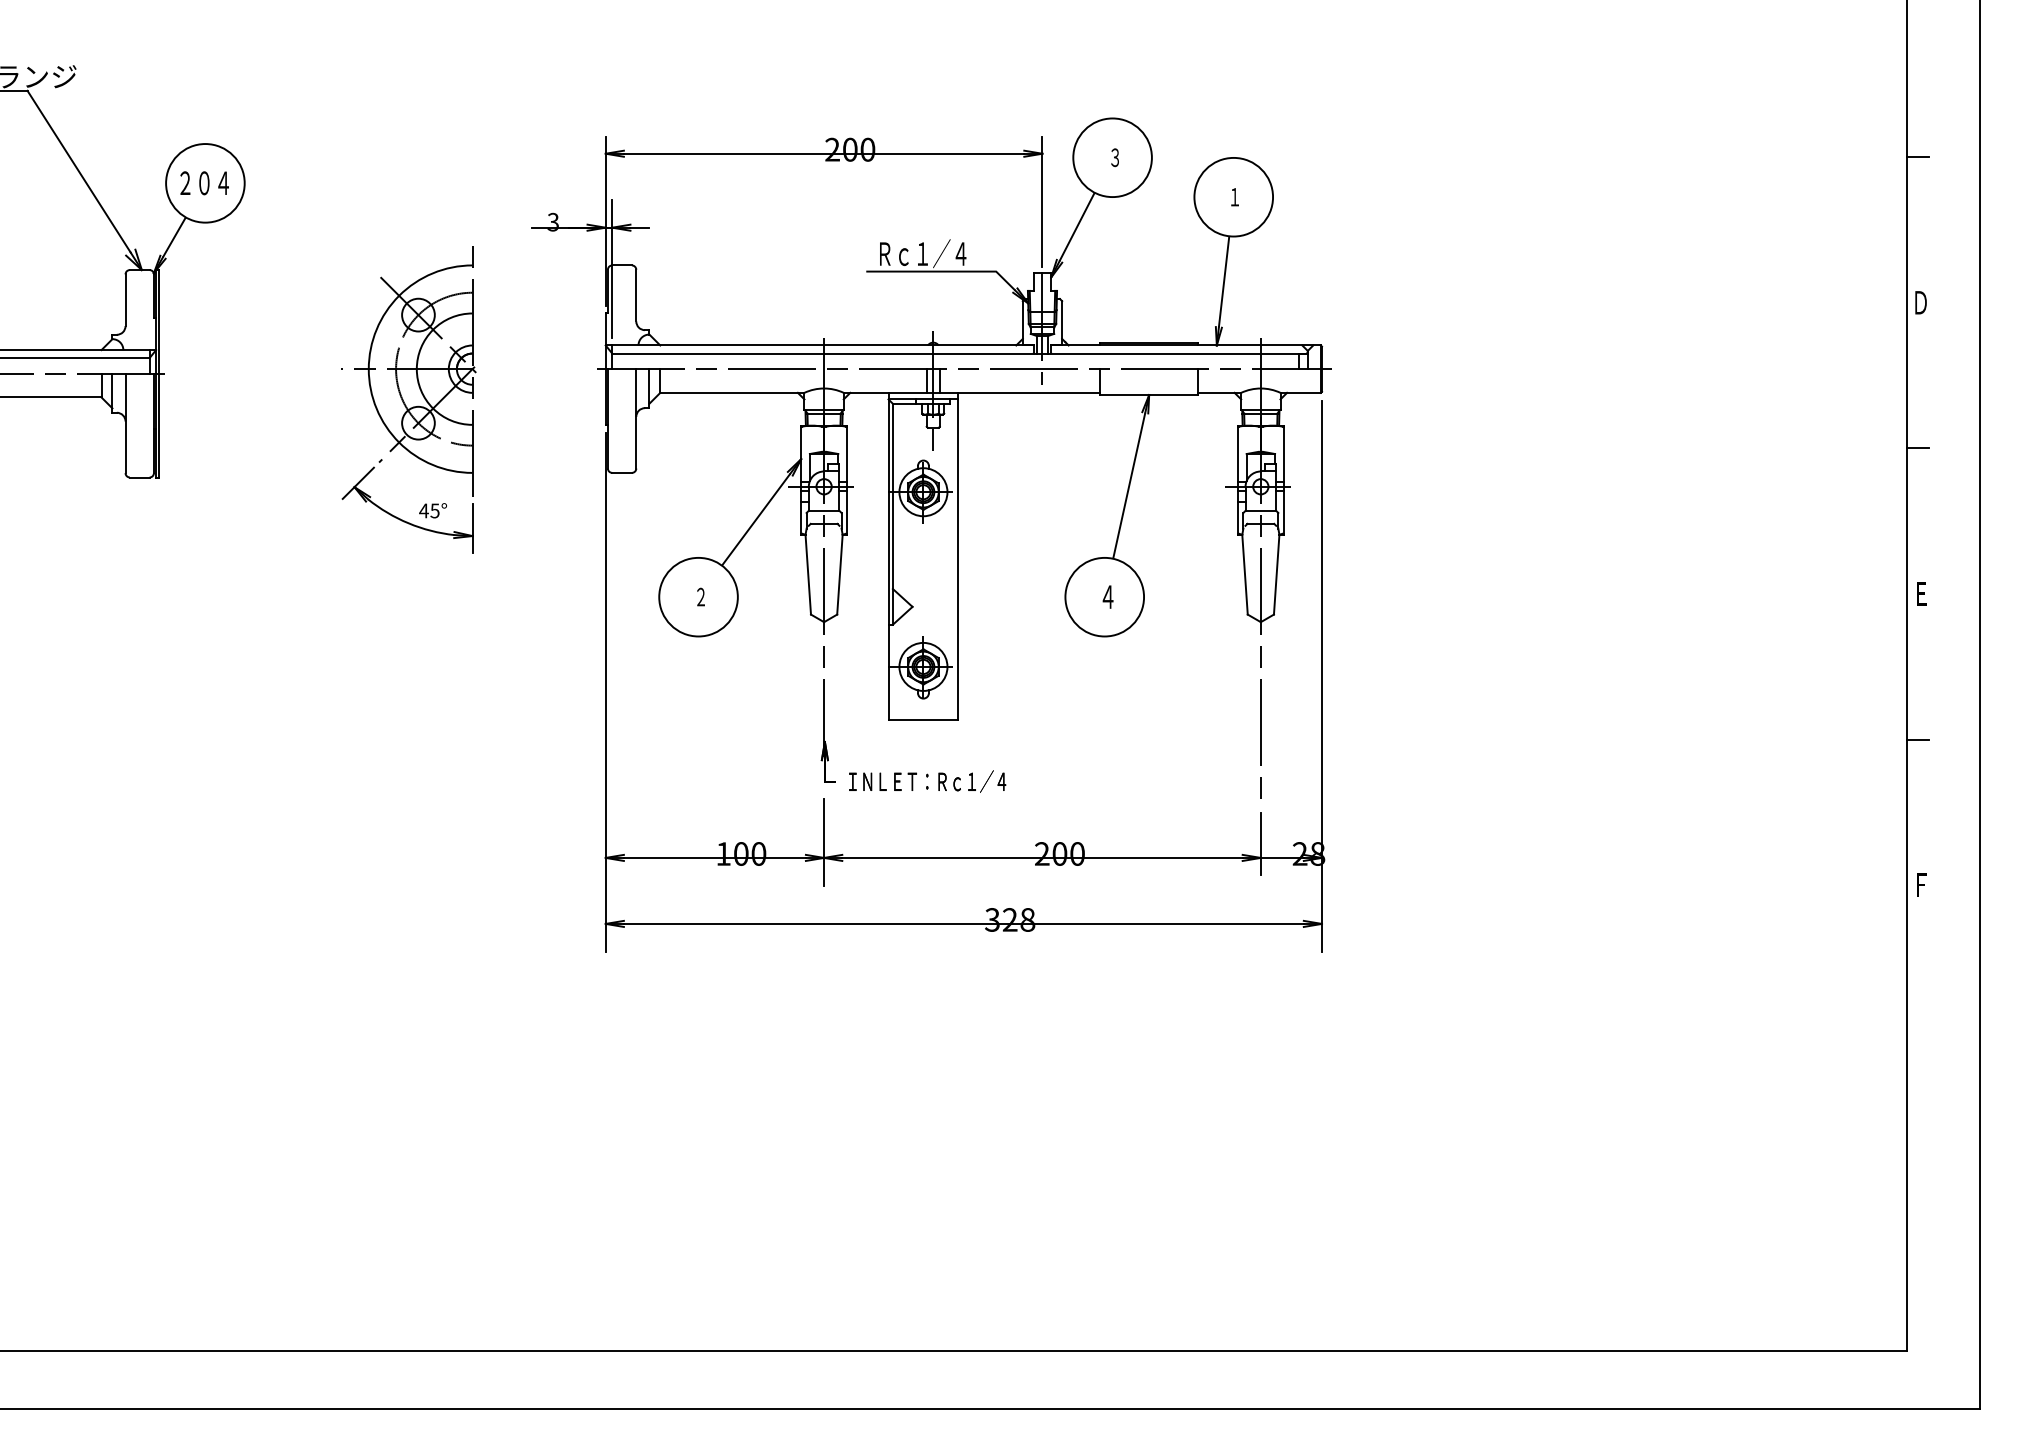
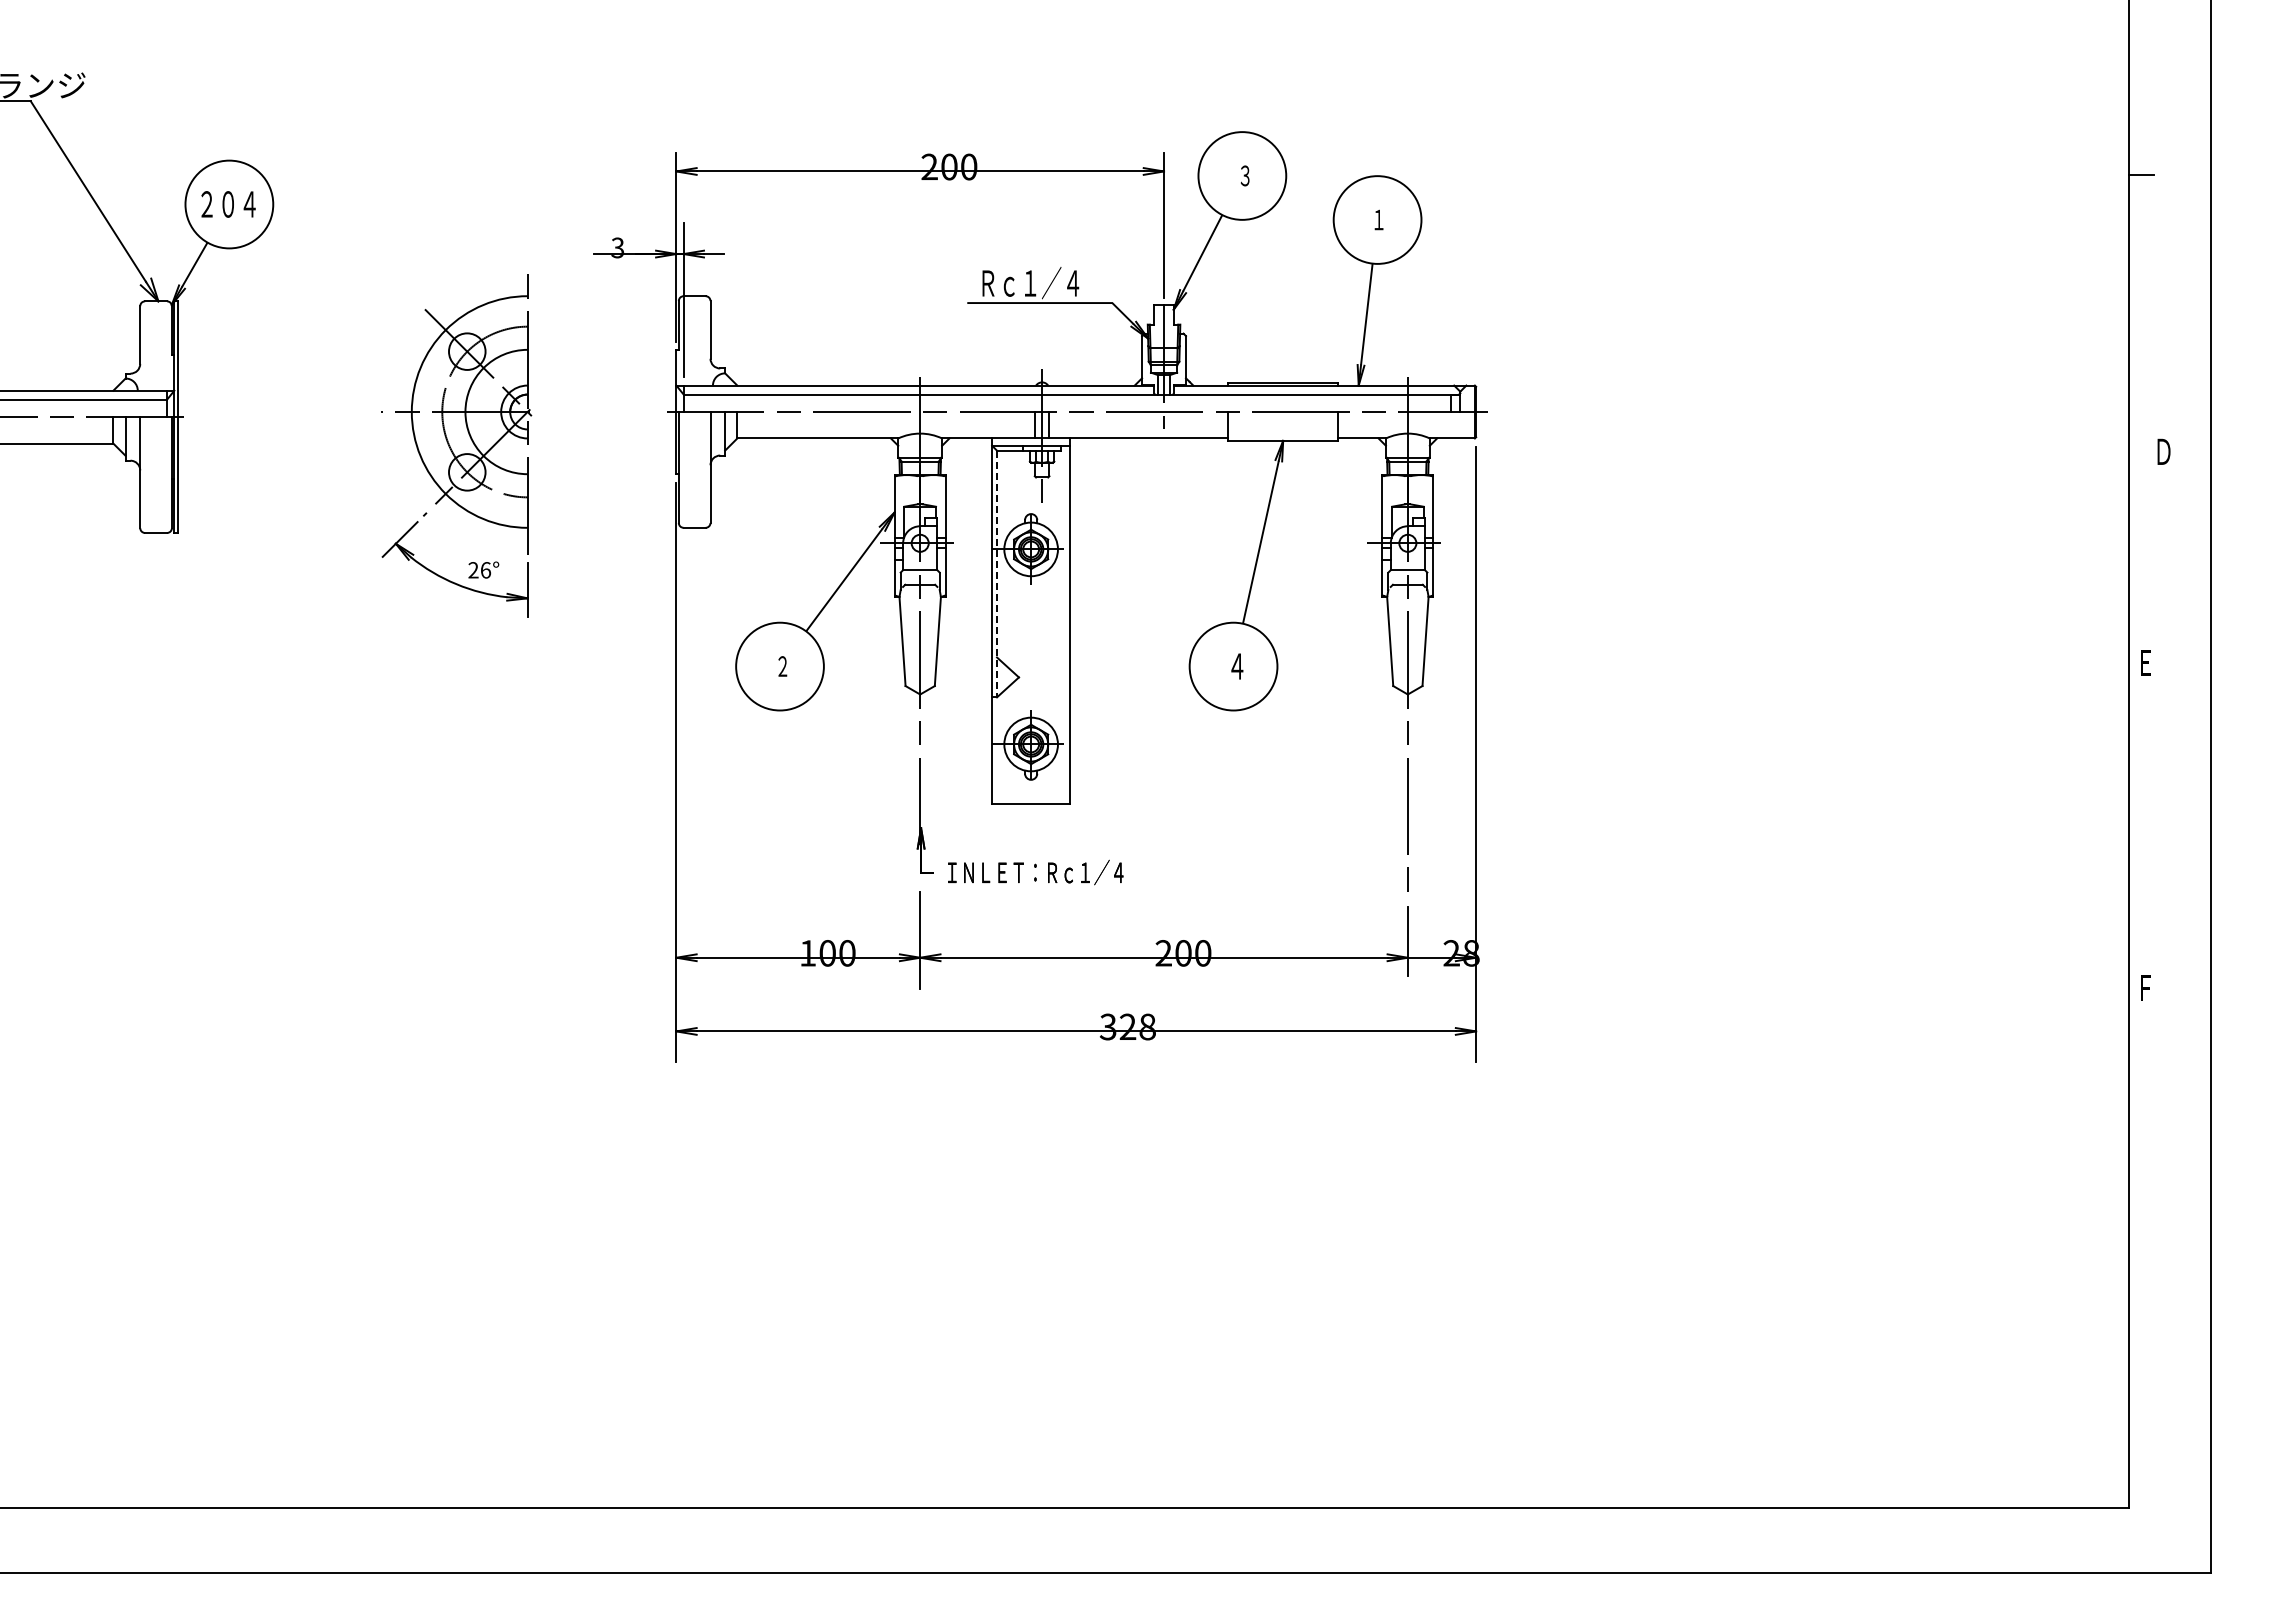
text: (1920, 302) -> (2163, 451), moved
line: (1917, 448) -> (2141, 500), removed
text: (429, 511) -> (479, 570), 45° -> 26°
line: (893, 514) -> (997, 574), solid -> dashed
line: (1917, 739) -> (2141, 825), removed

